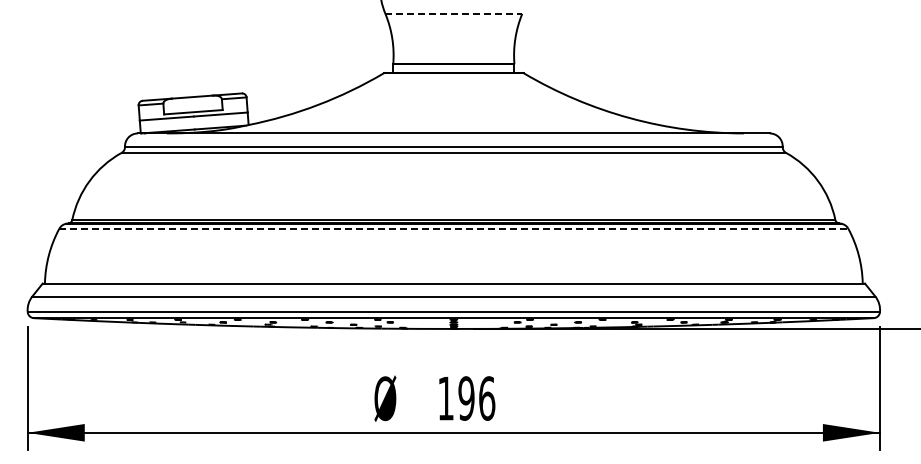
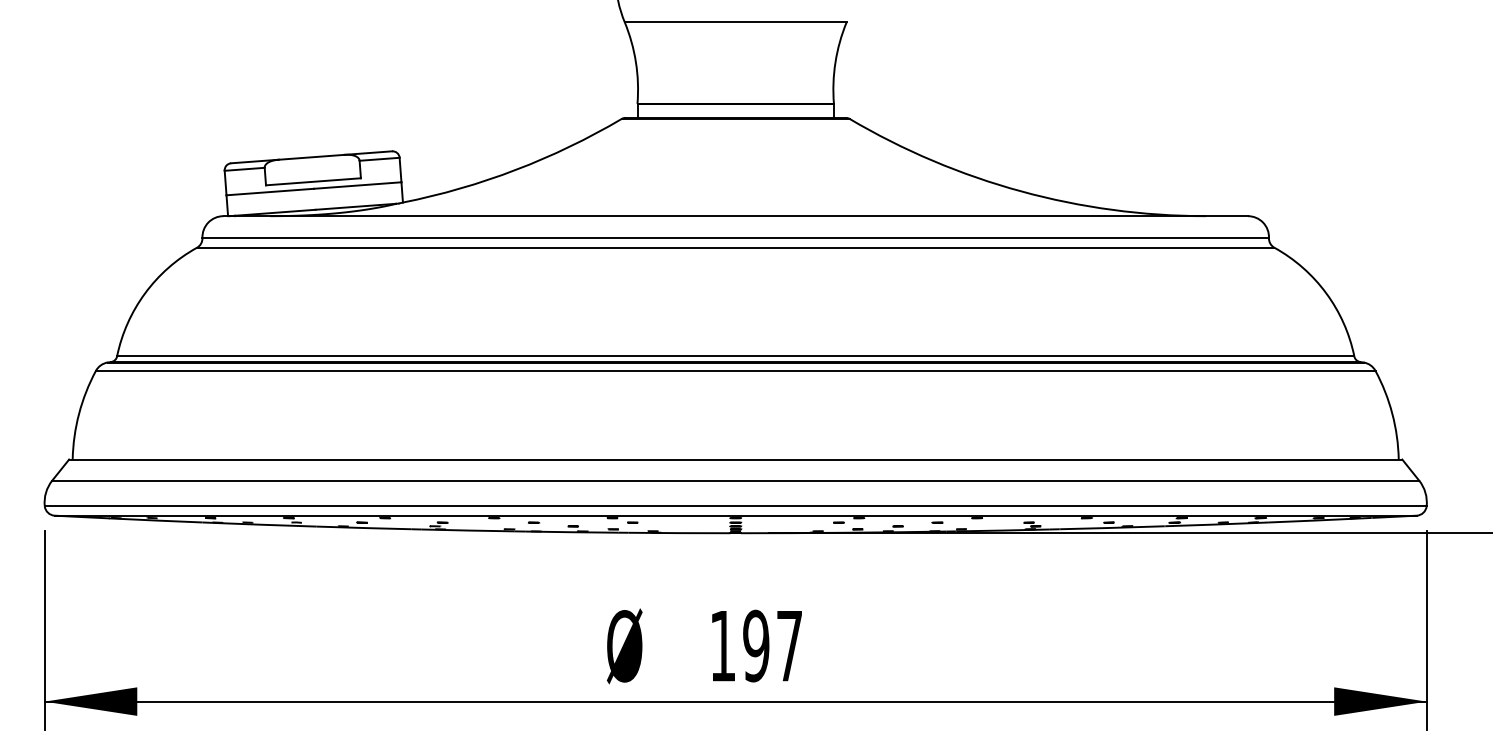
line: (454, 13) -> (736, 21), dashed -> solid
line: (453, 228) -> (735, 370), dashed -> solid
text: (487, 398) -> (790, 645), 196 -> 197

